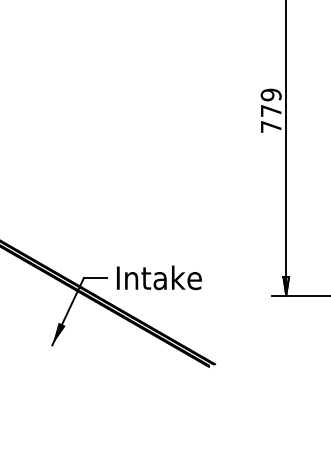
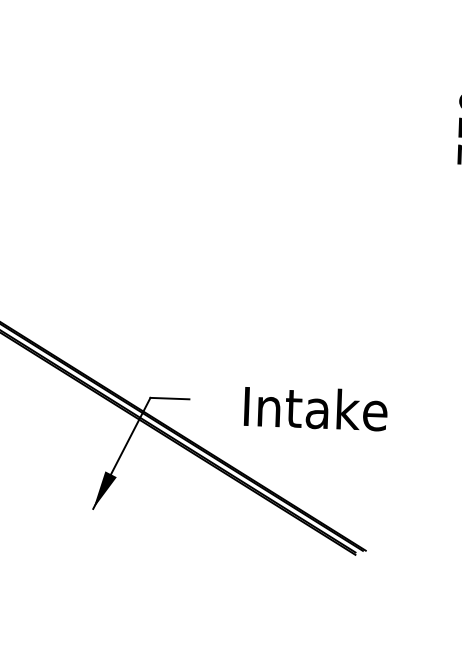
text: (159, 277) -> (316, 407), moved

